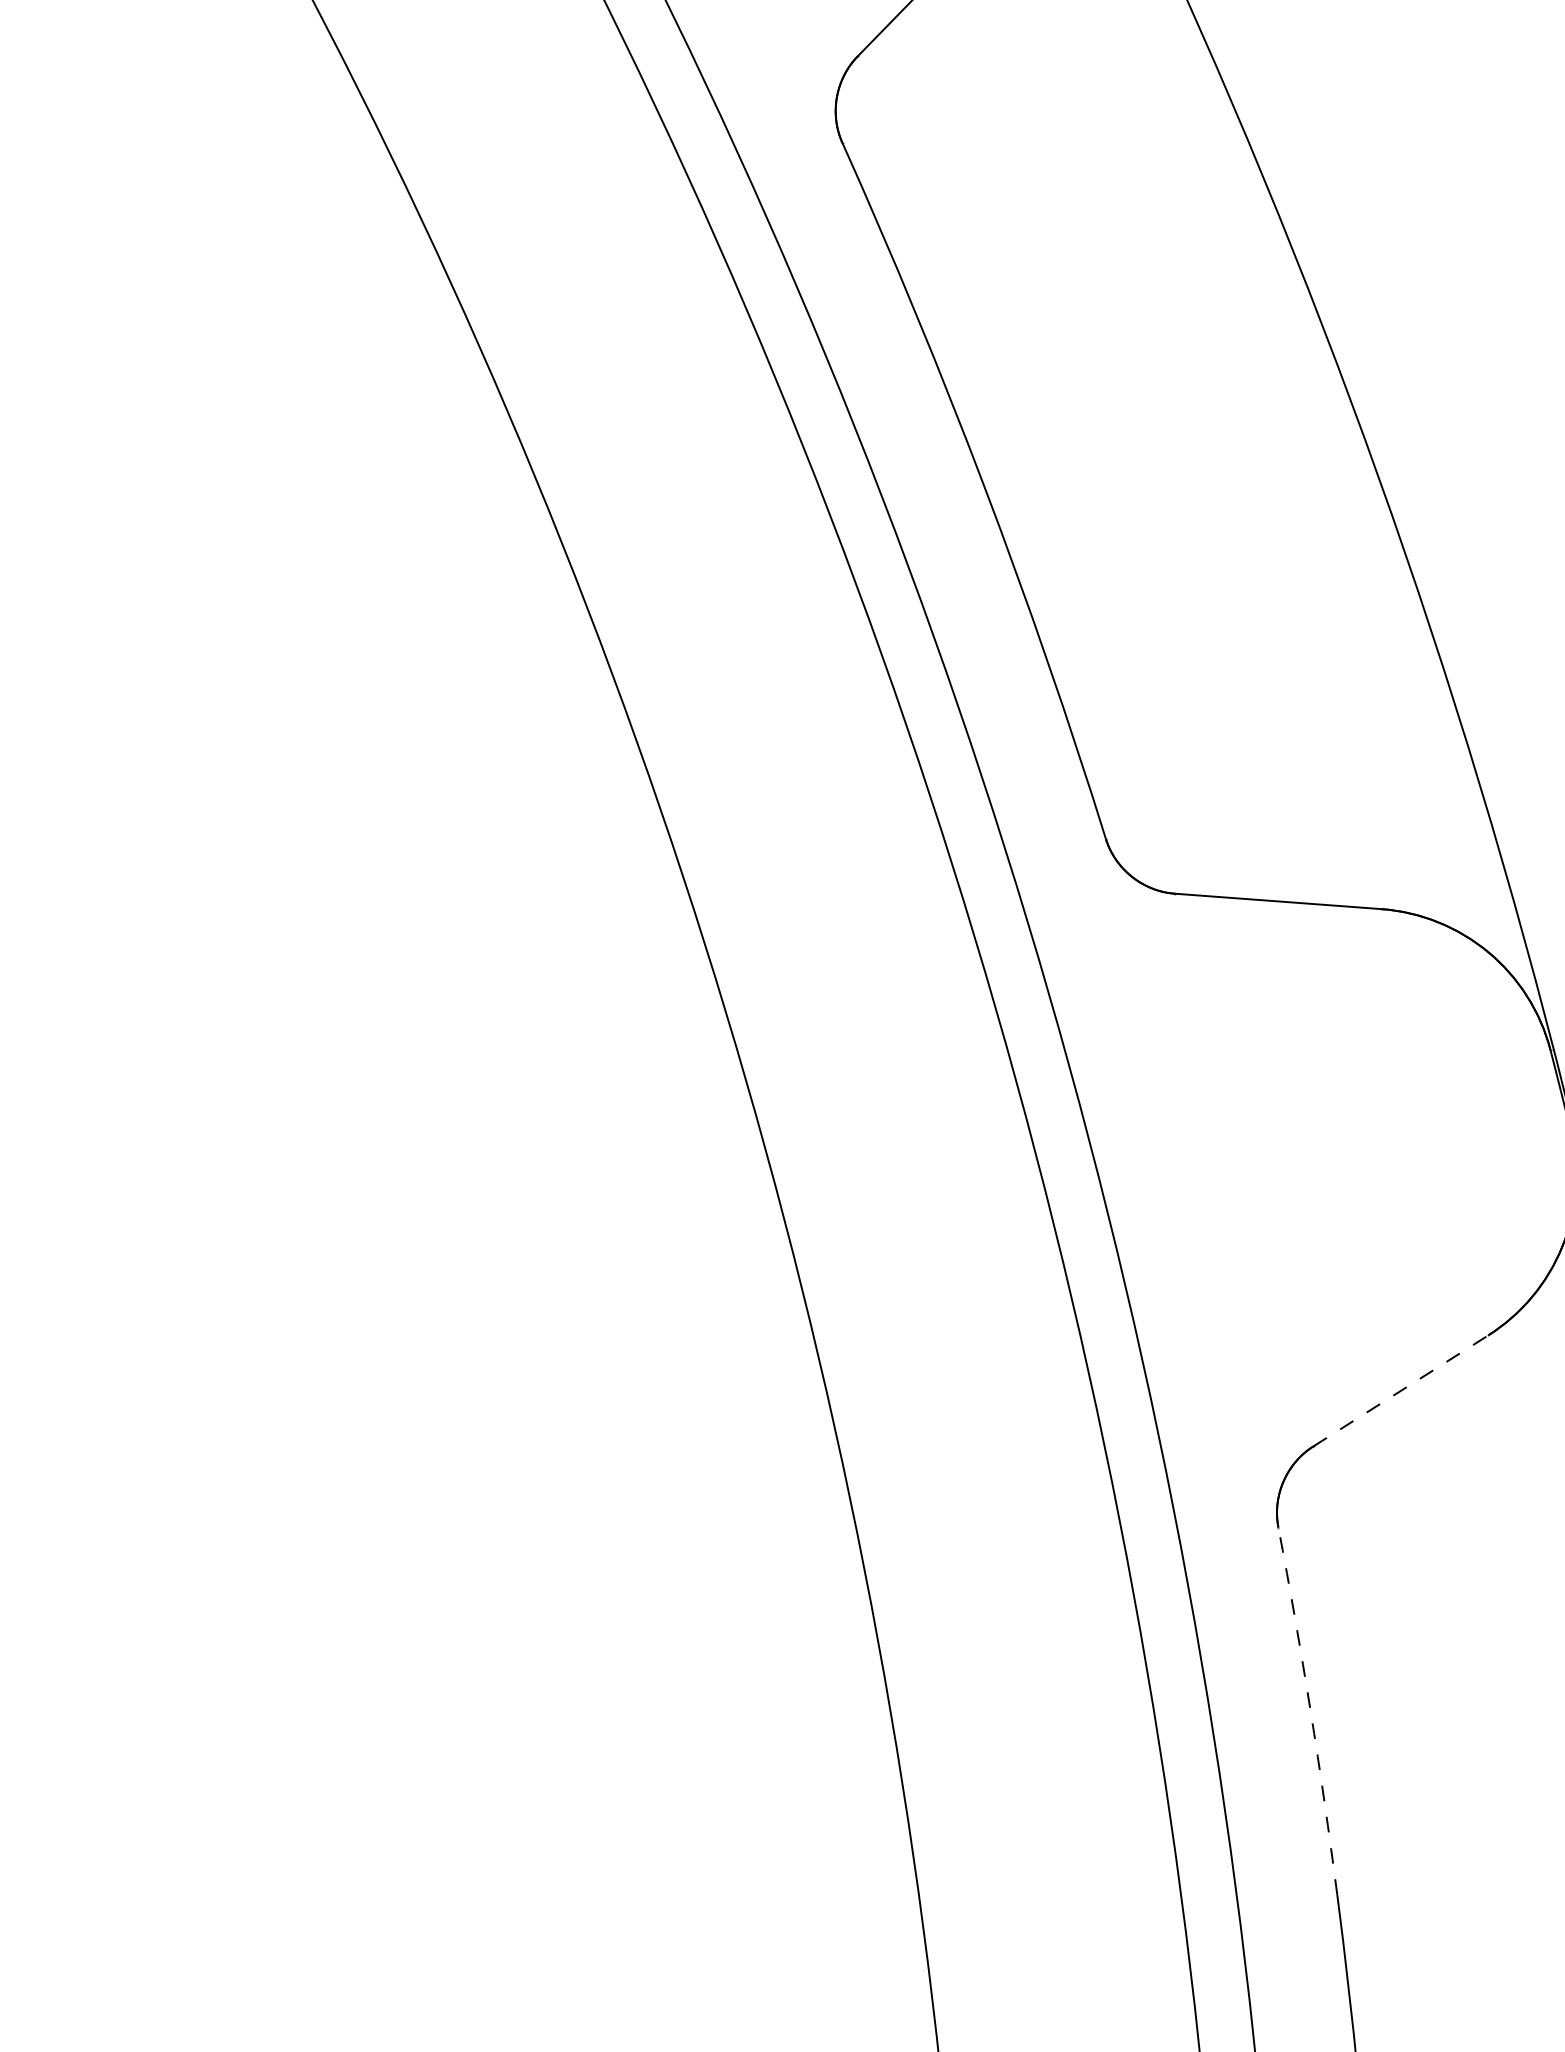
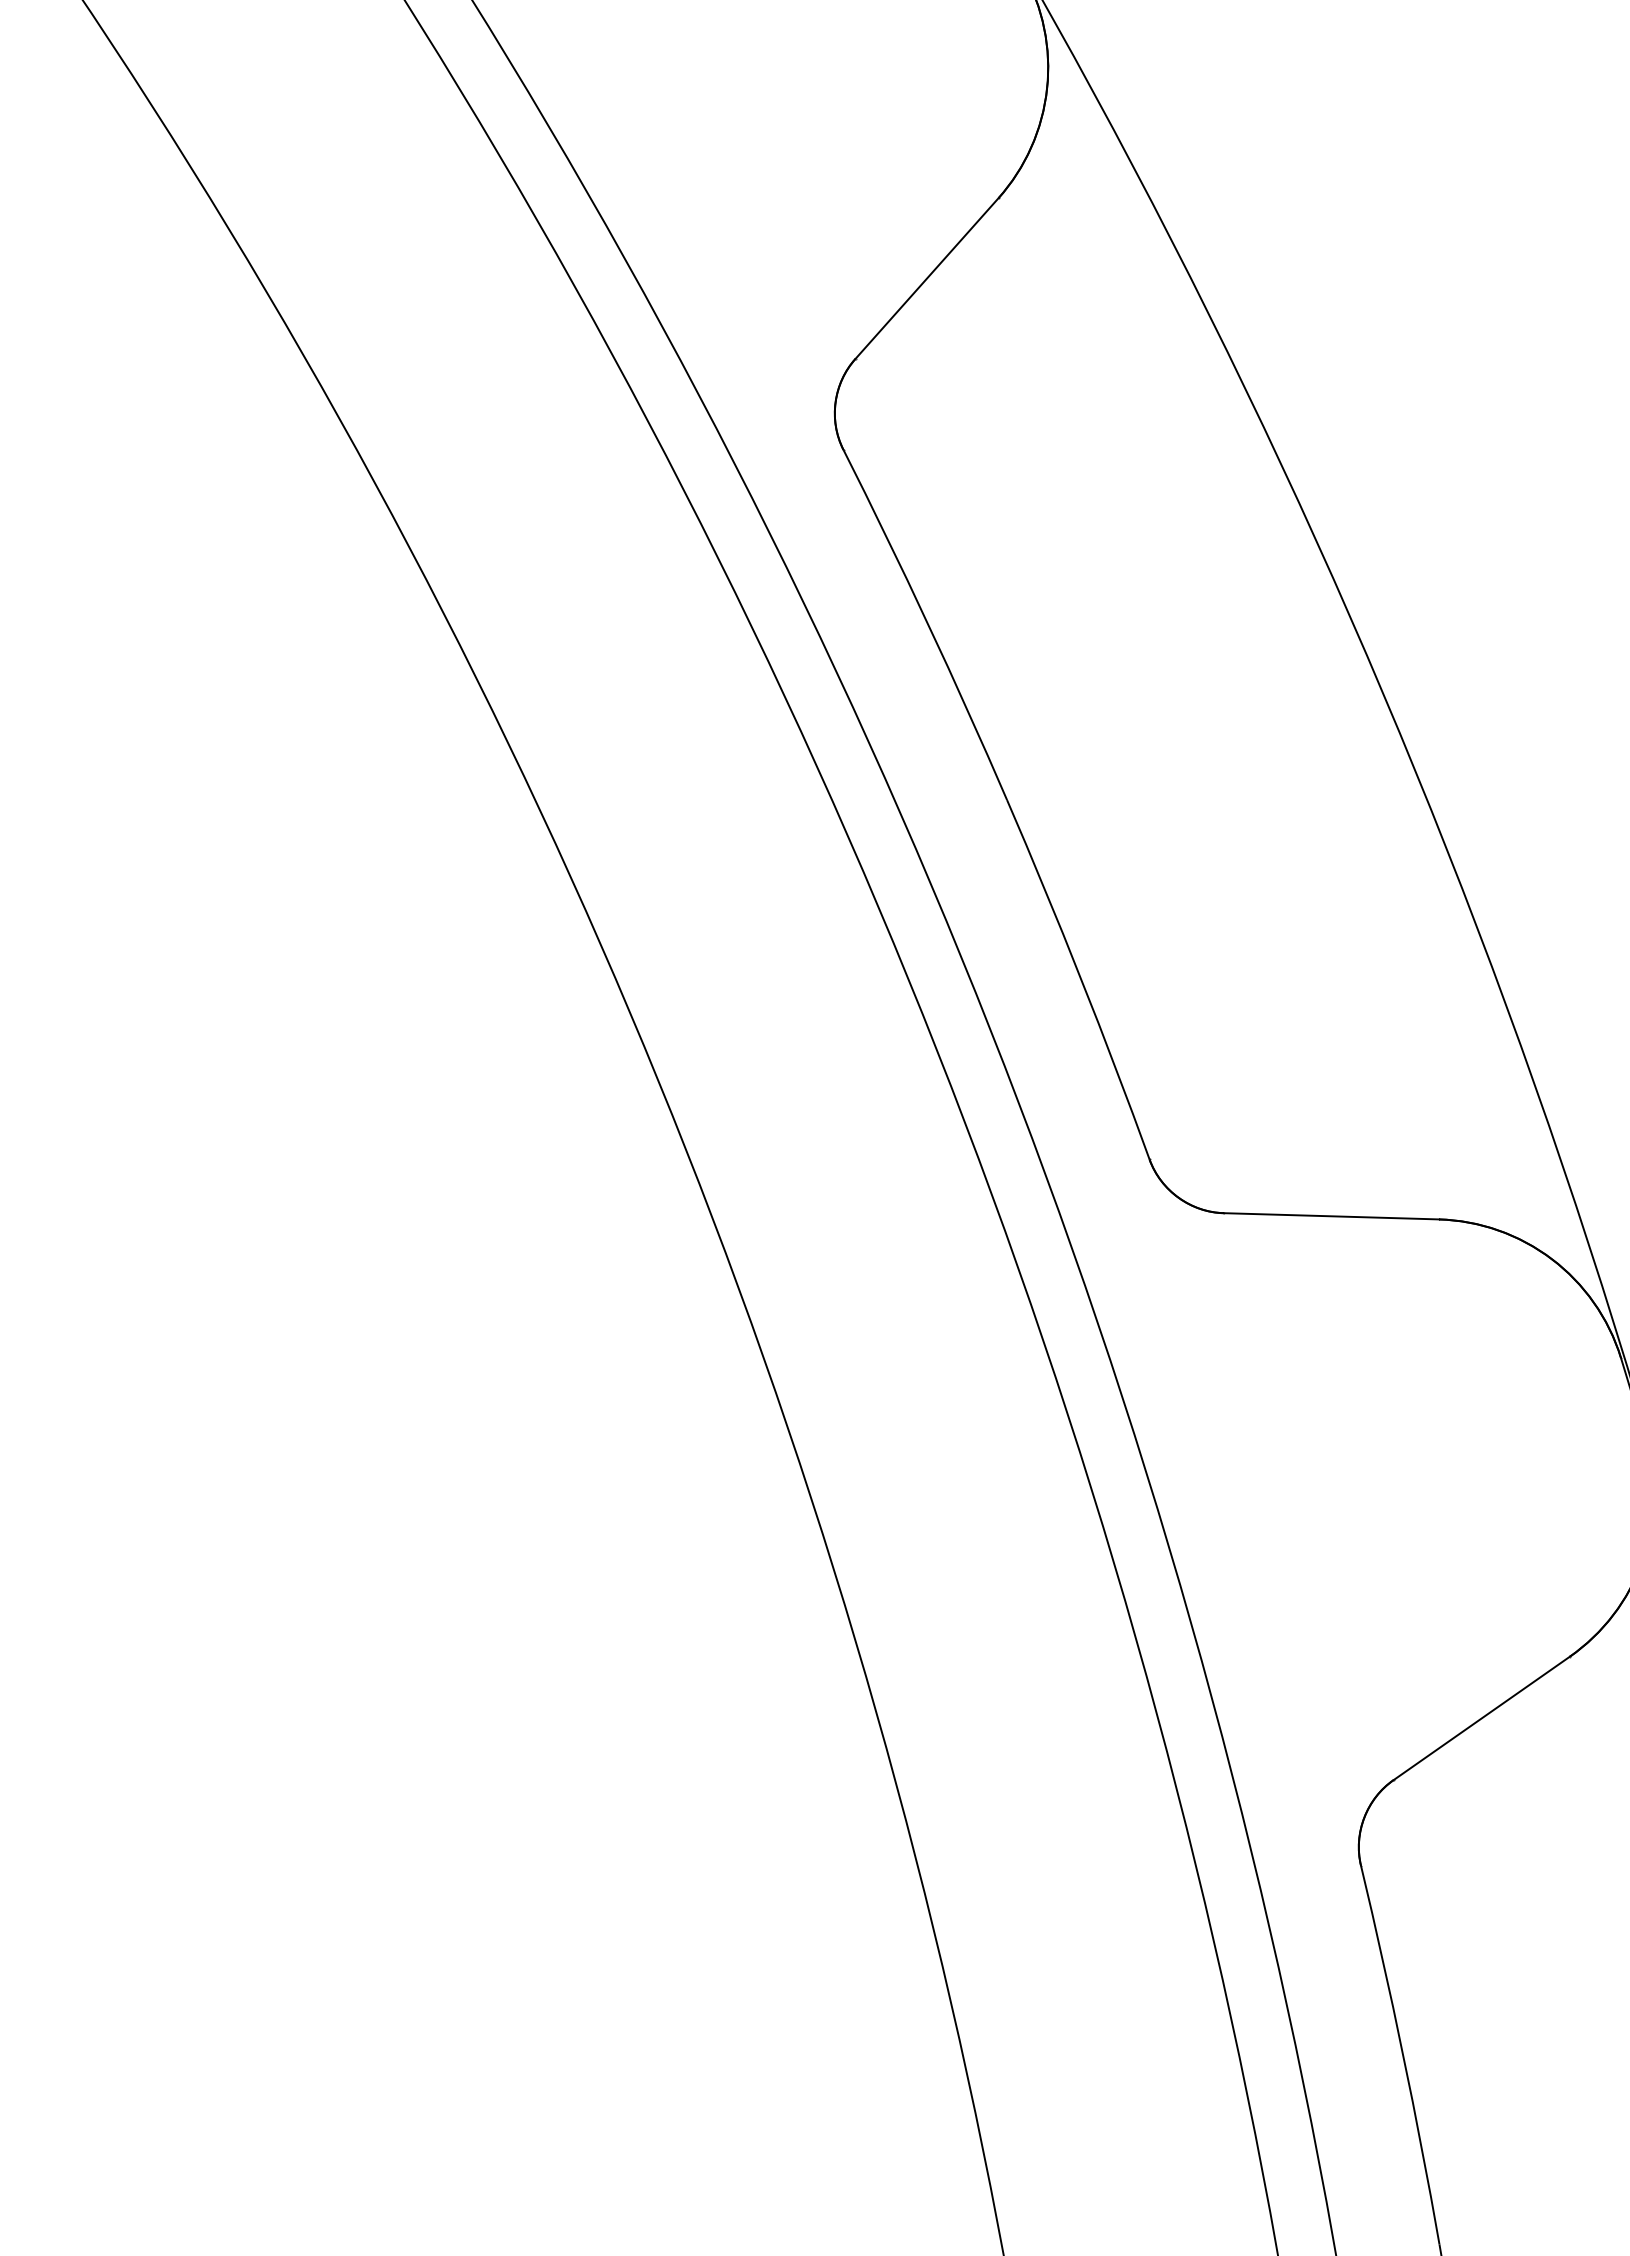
line: (1400, 1390) -> (1481, 1718), dashed -> solid
arc: (1310, 1710) -> (1403, 2054), dashed -> solid

